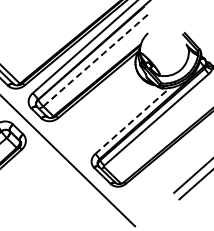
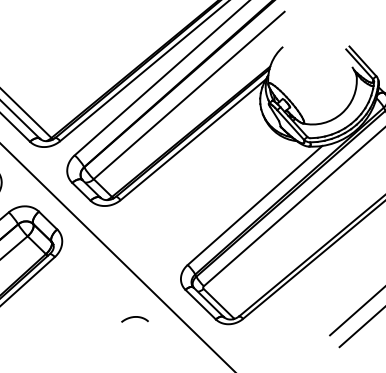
line: (96, 59) -> (189, 94), dashed -> solid
line: (132, 121) -> (254, 206), dashed -> solid
curve: (65, 183) -> (133, 318), added

